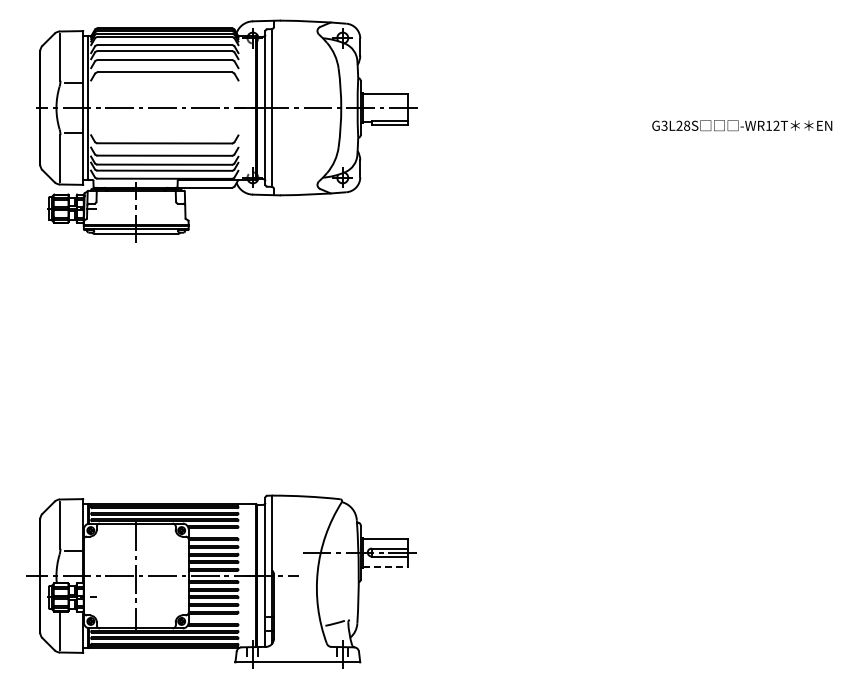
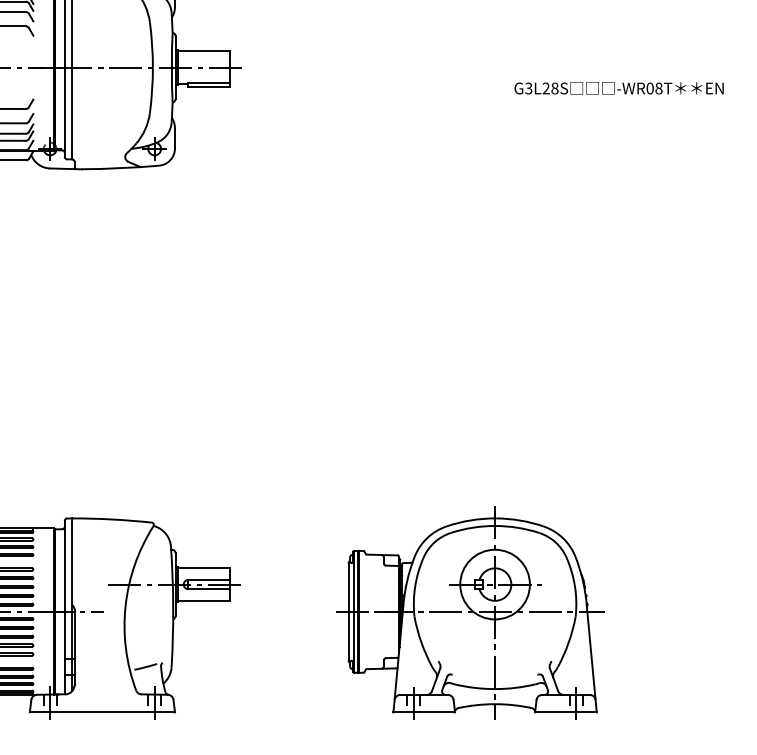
text: (772, 125) -> (654, 88), -WR12T -> -WR08T
line: (385, 566) -> (204, 600), dashed -> solid
part: (613, 576) -> (469, 612), added

